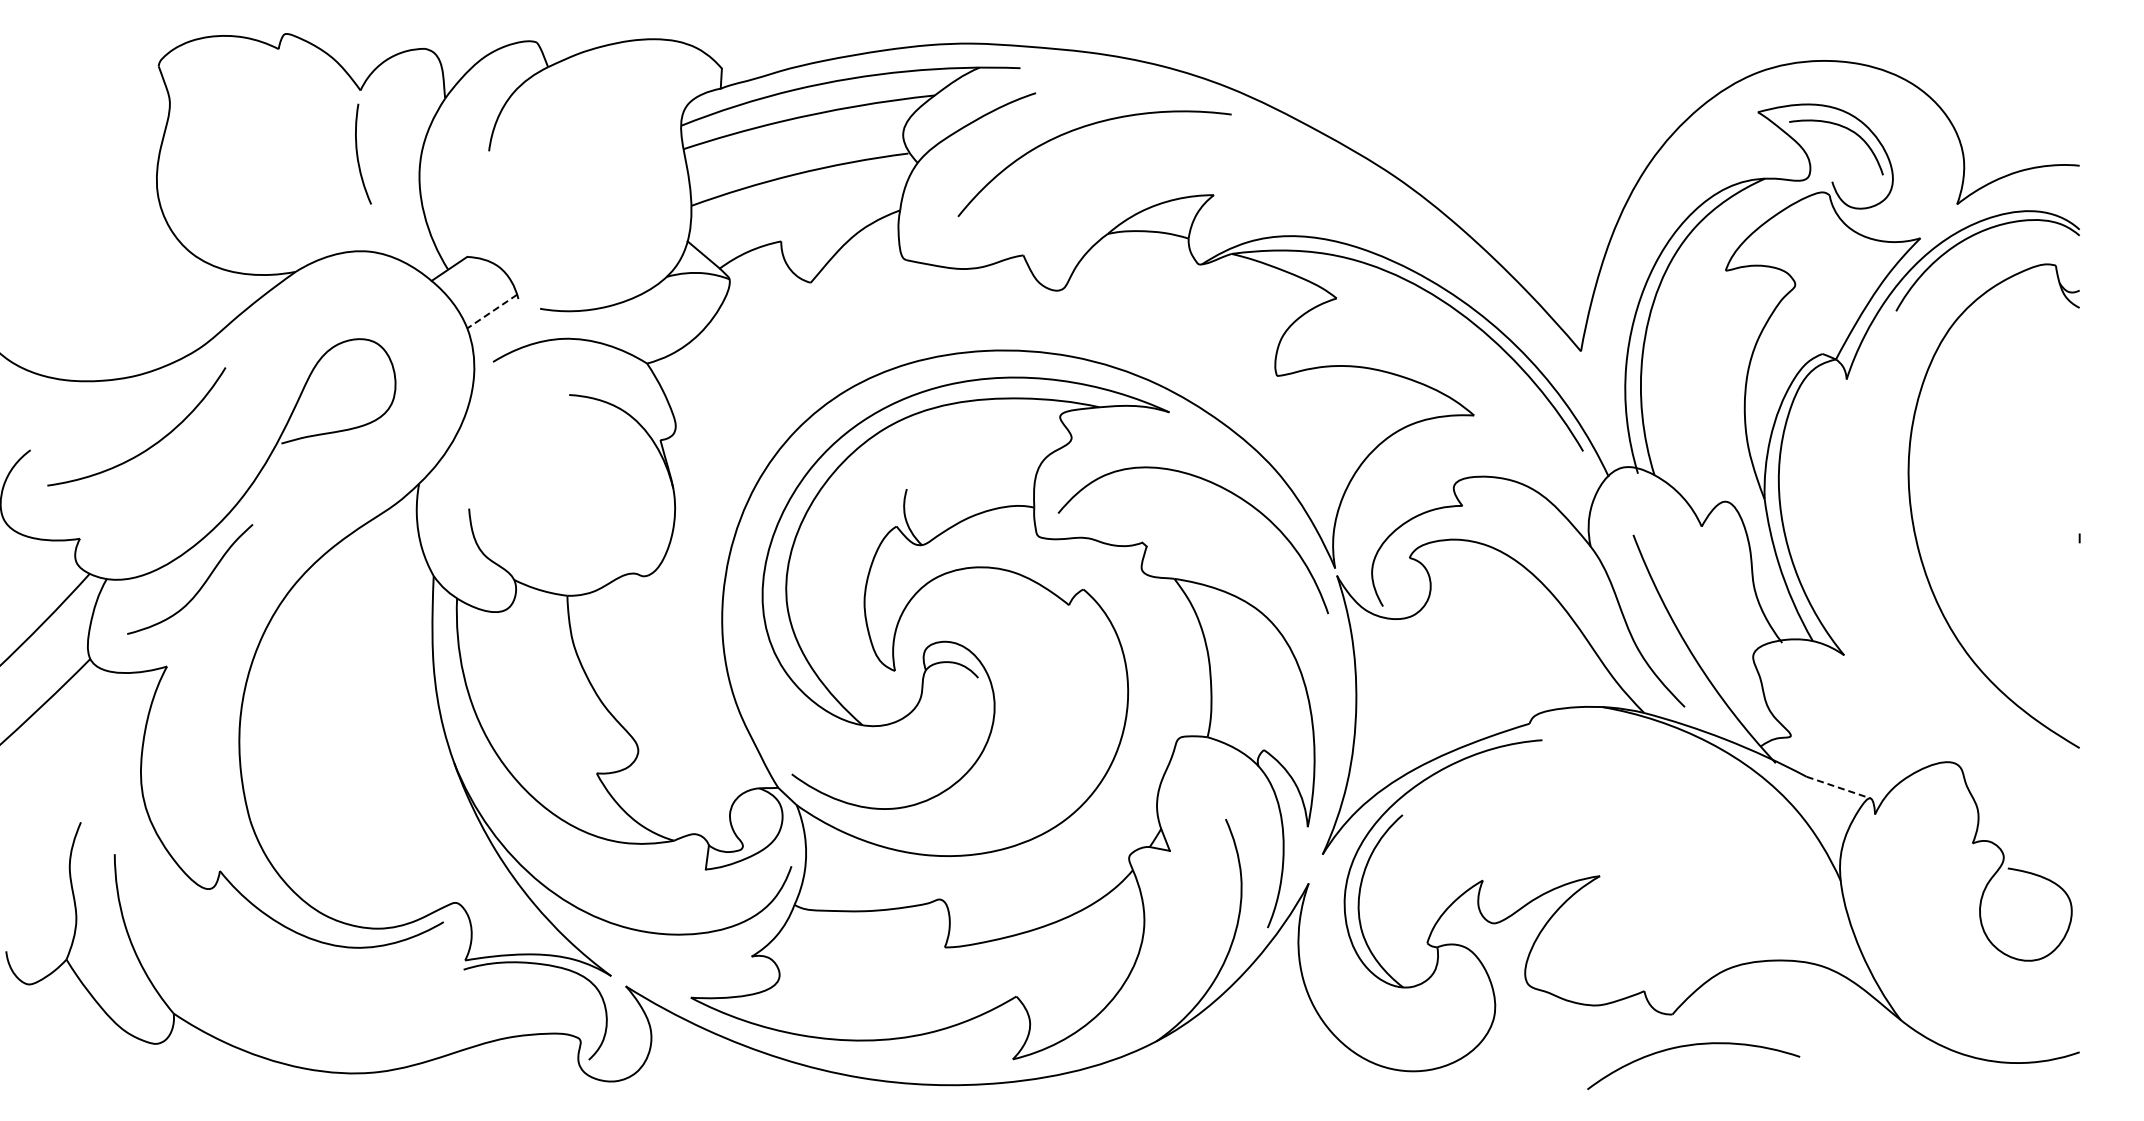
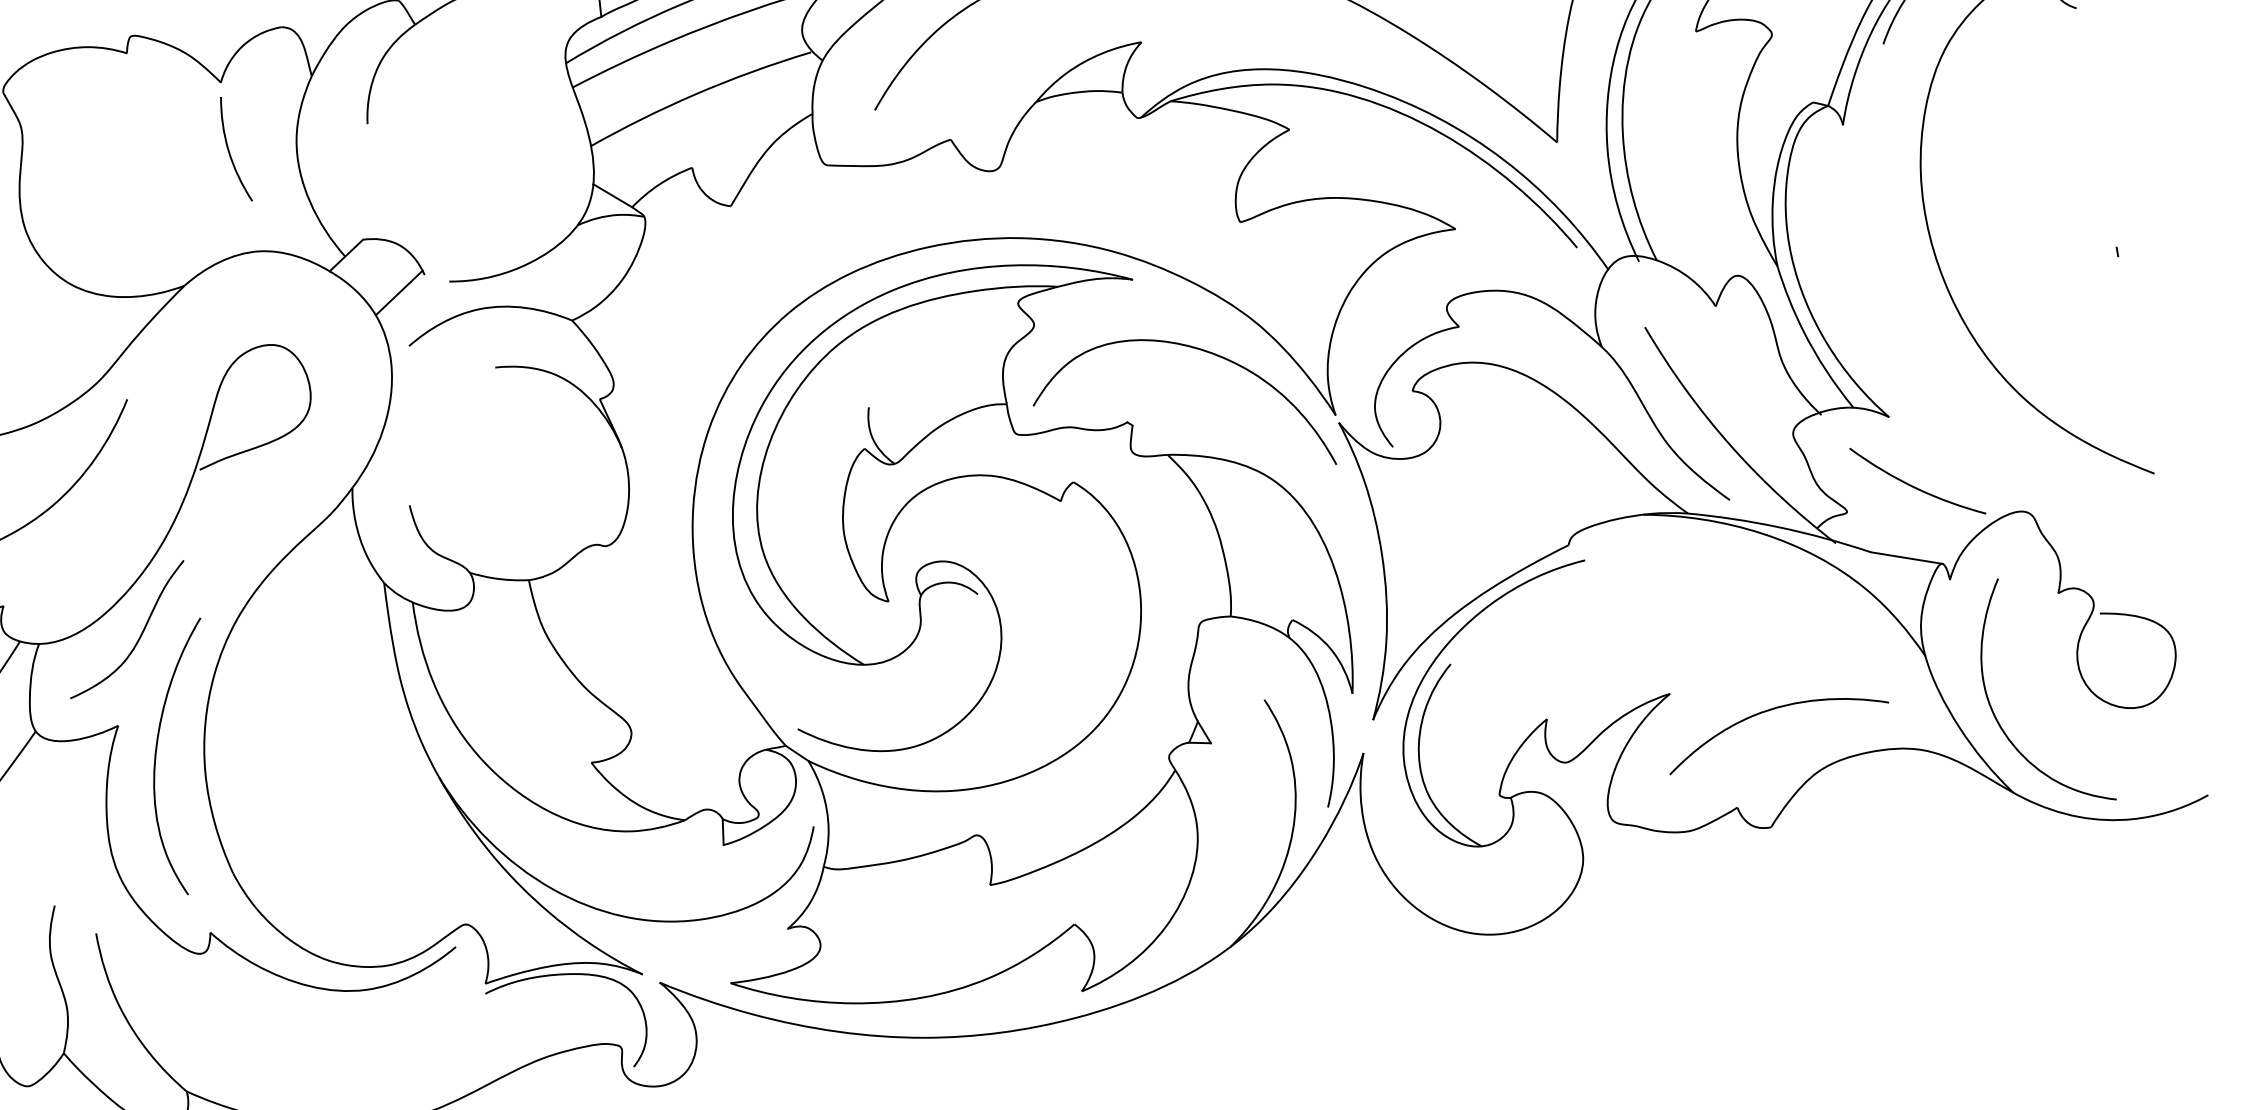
line: (491, 311) -> (398, 293), dashed -> solid
curve: (197, 701) -> (156, 757), added
curve: (1858, 723) -> (1916, 486), added
line: (1838, 787) -> (1906, 557), dashed -> solid
curve: (1895, 942) -> (1994, 711), added
curve: (1689, 1046) -> (1770, 711), moved

